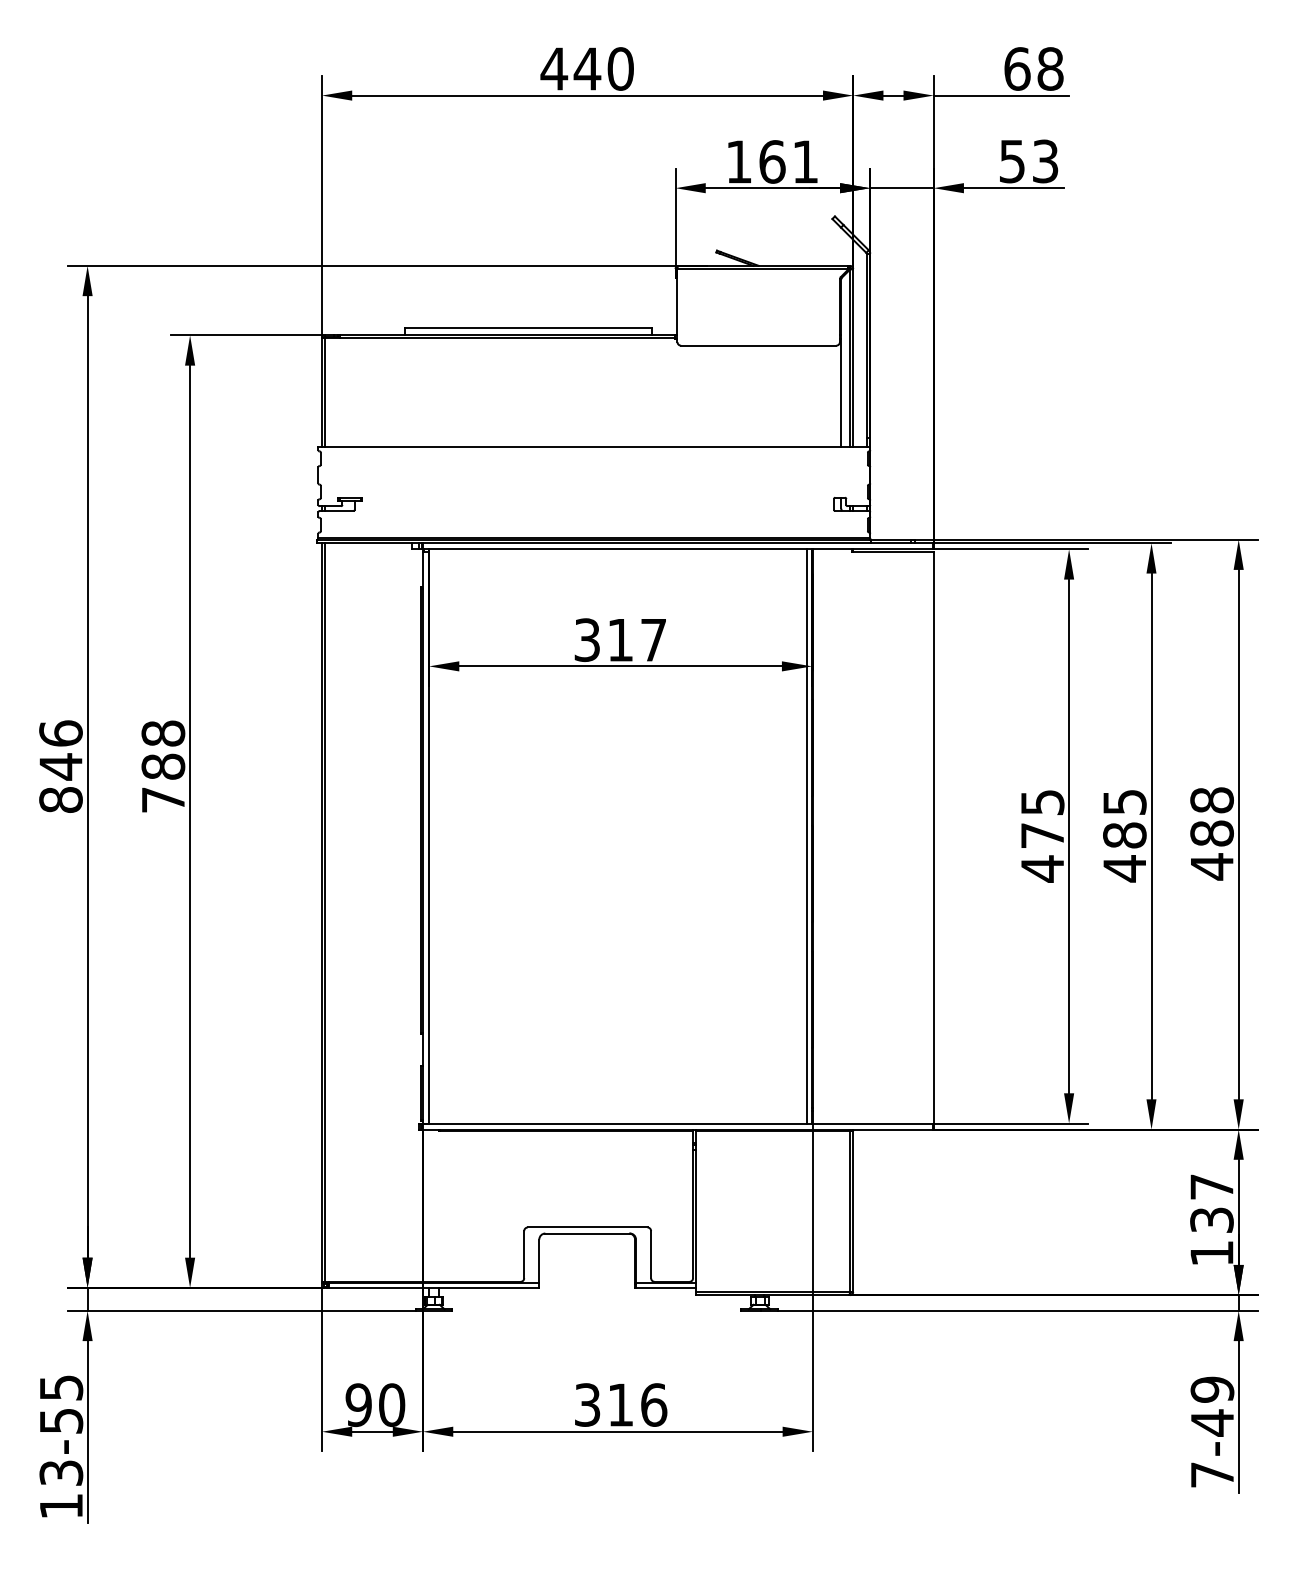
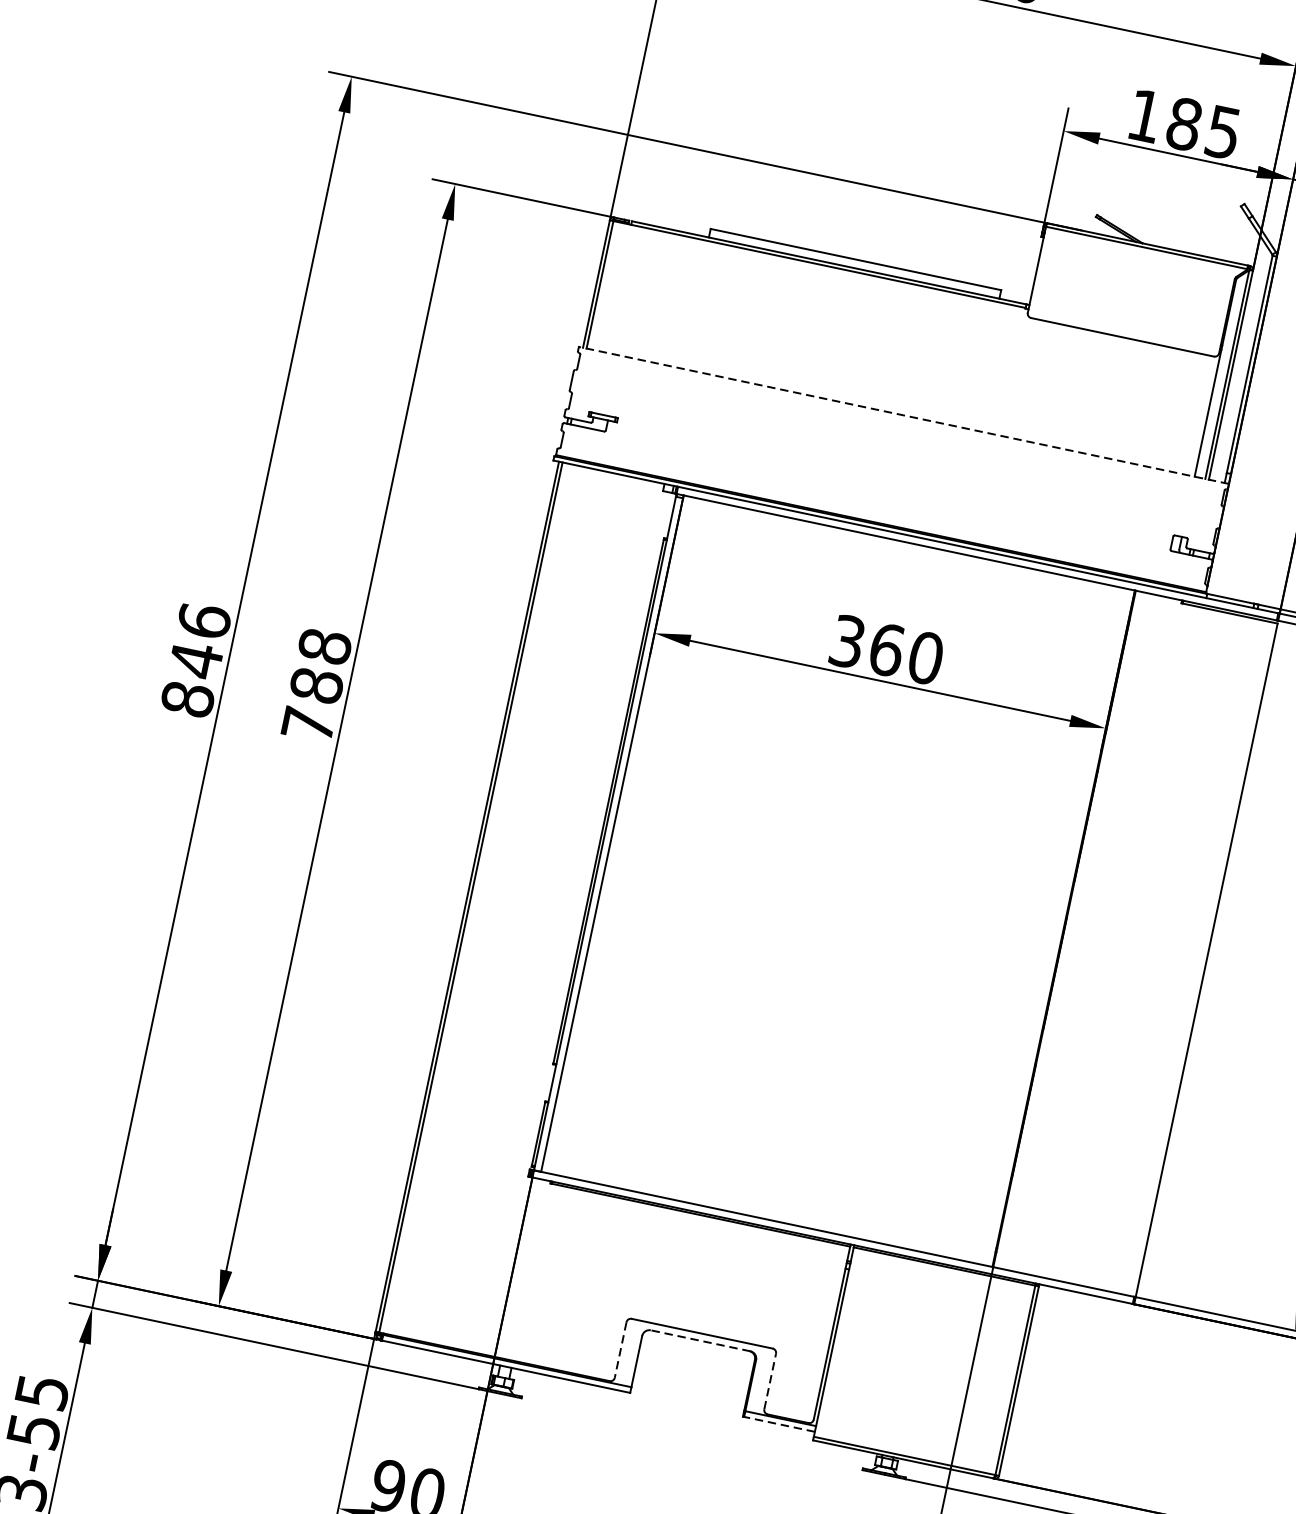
text: (788, 161) -> (1203, 127), 161 -> 185
line: (594, 446) -> (904, 415), solid -> dashed
text: (636, 640) -> (905, 654), 317 -> 360
line: (807, 836) -> (1058, 927), removed
line: (587, 1233) -> (700, 1340), solid -> dashed
line: (524, 1254) -> (621, 1349), solid -> dashed
line: (651, 1254) -> (770, 1381), solid -> dashed
line: (665, 1287) -> (778, 1423), solid -> dashed

